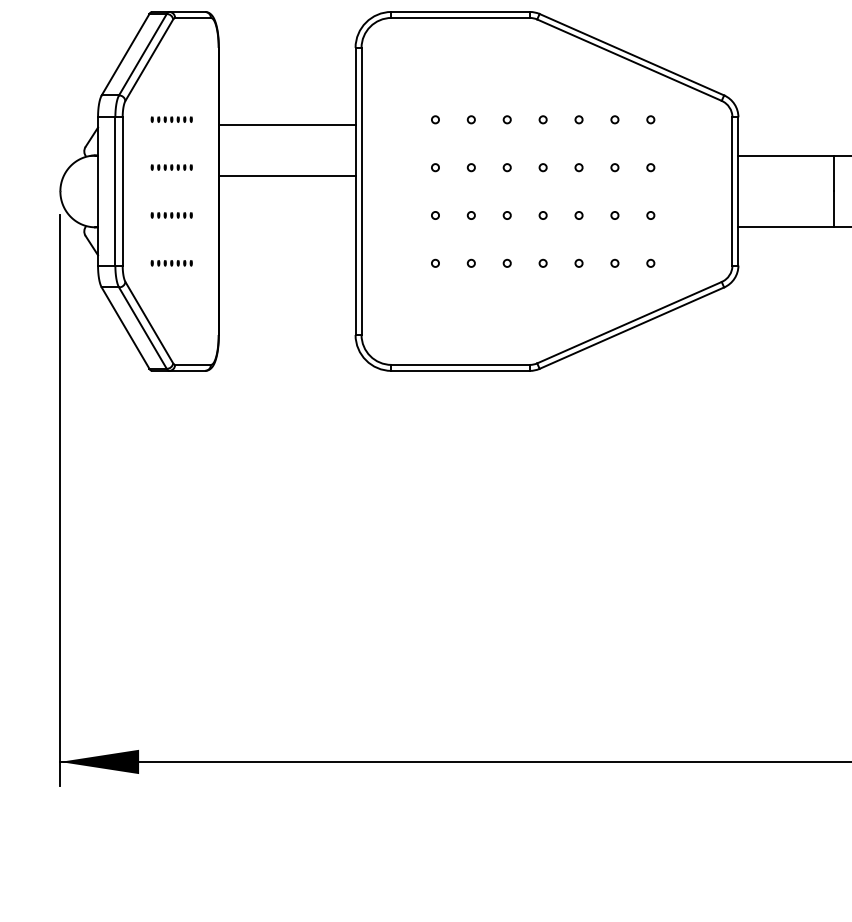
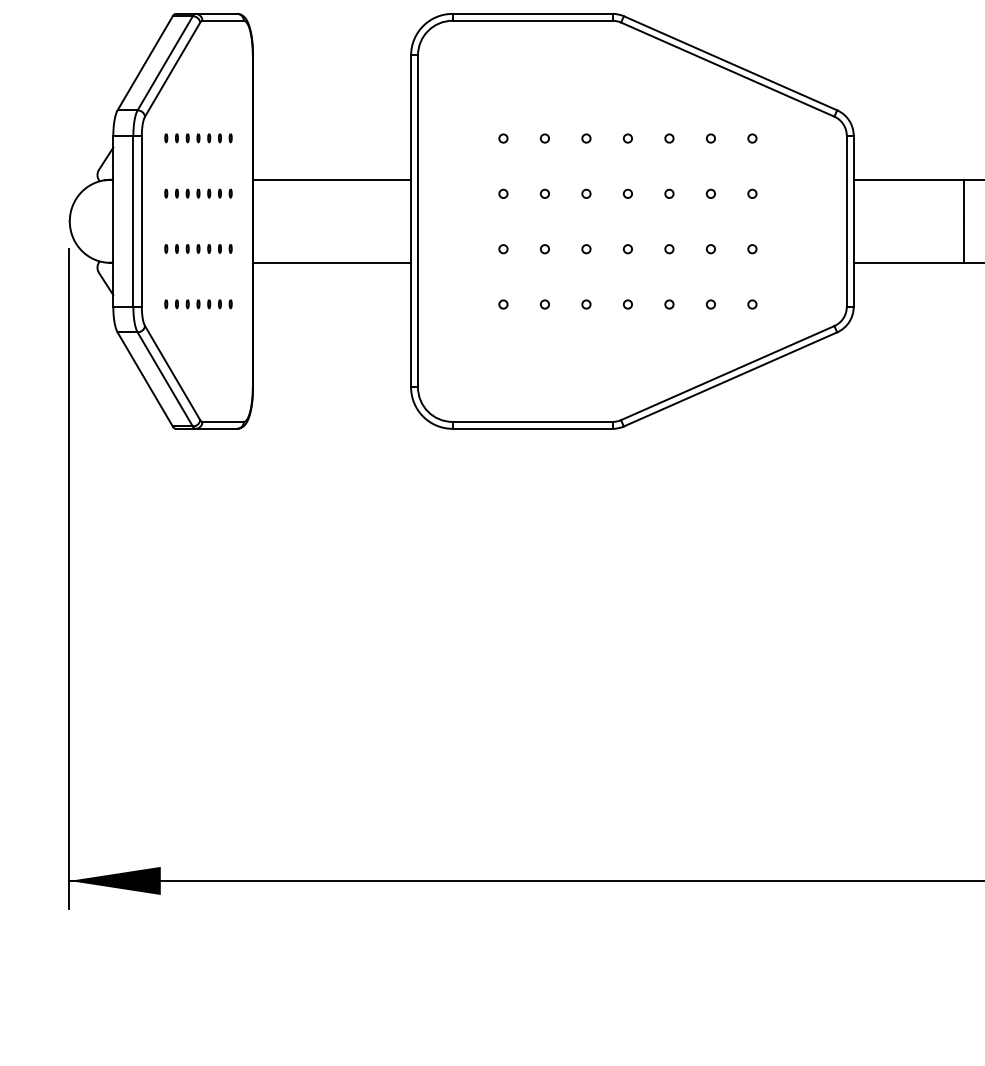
part: (171, 119) -> (198, 138), size x1.43
line: (286, 124) -> (331, 179), moved
part: (171, 167) -> (198, 193), size x1.43
line: (286, 176) -> (331, 263), moved
part: (171, 215) -> (198, 249), size x1.43
part: (171, 263) -> (198, 304), size x1.43

